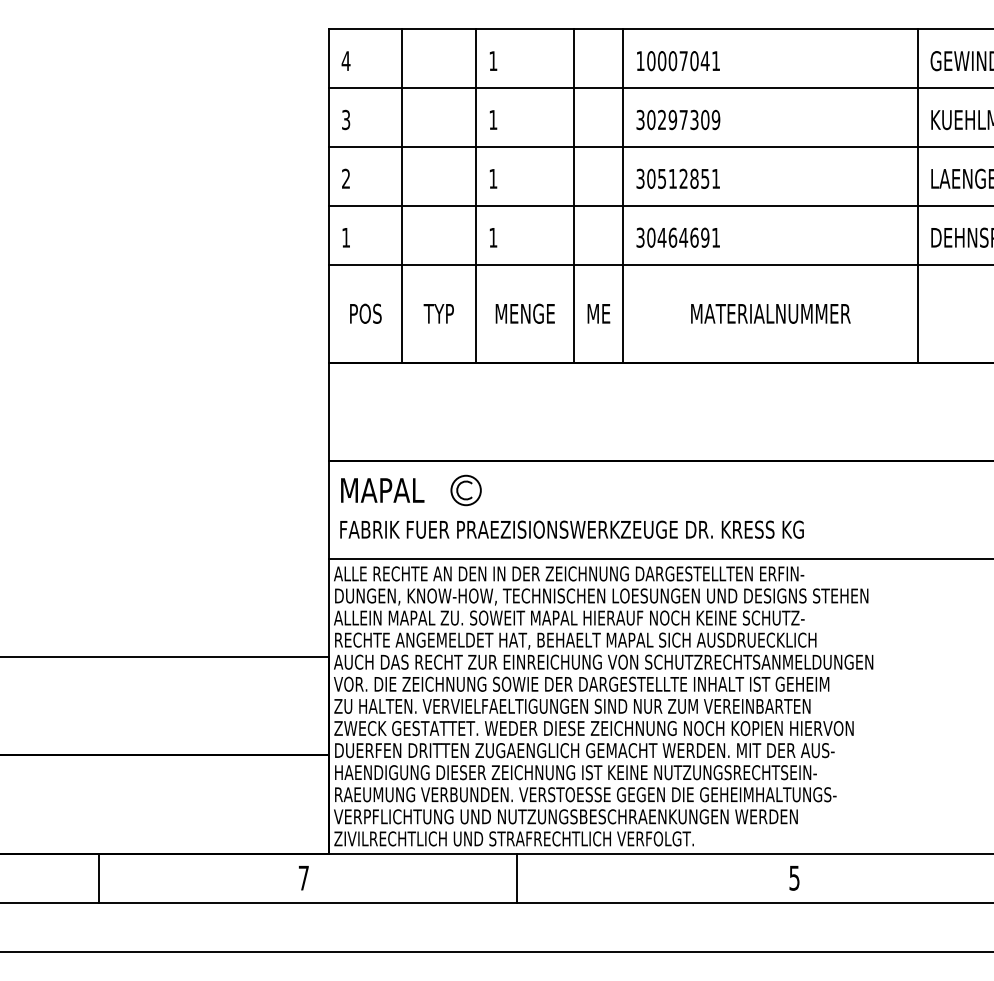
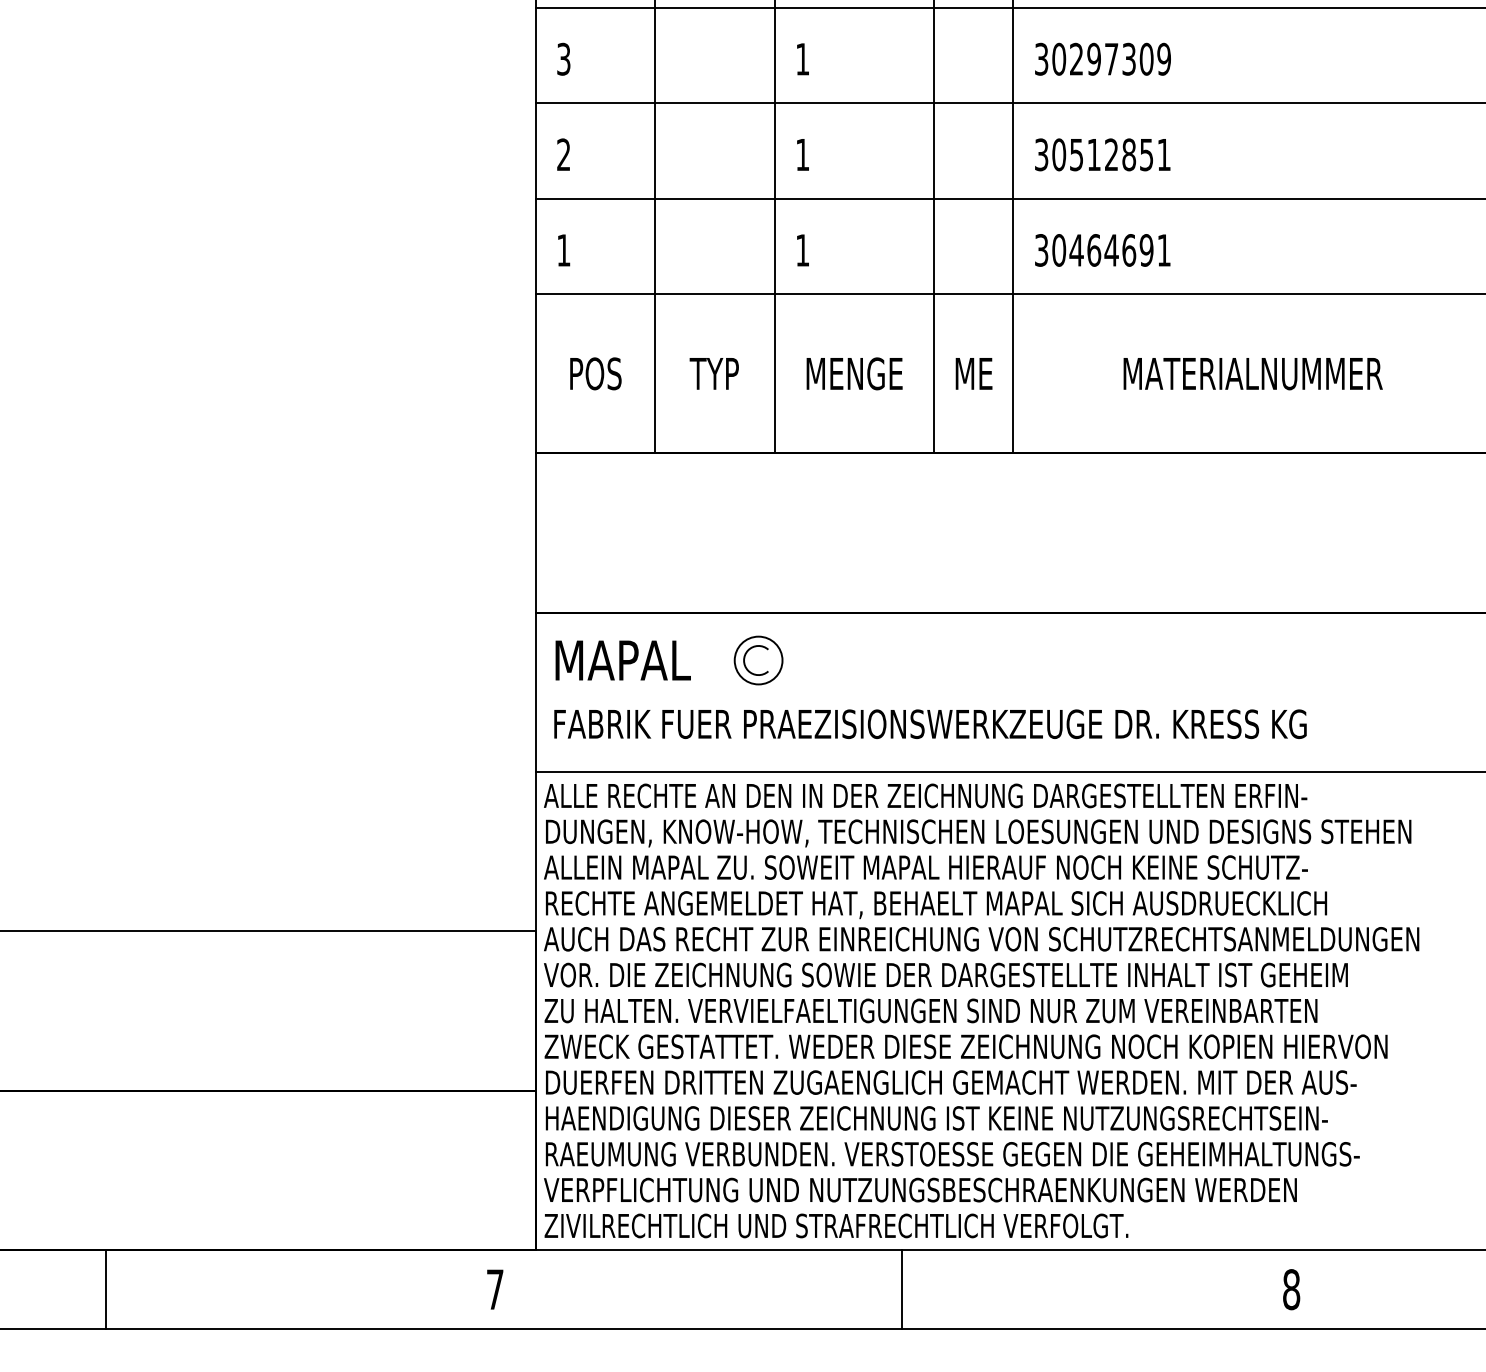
line: (98, 877) -> (105, 1288), moved
line: (517, 877) -> (901, 1288), moved
text: (794, 877) -> (1291, 1288), 5 -> 8

